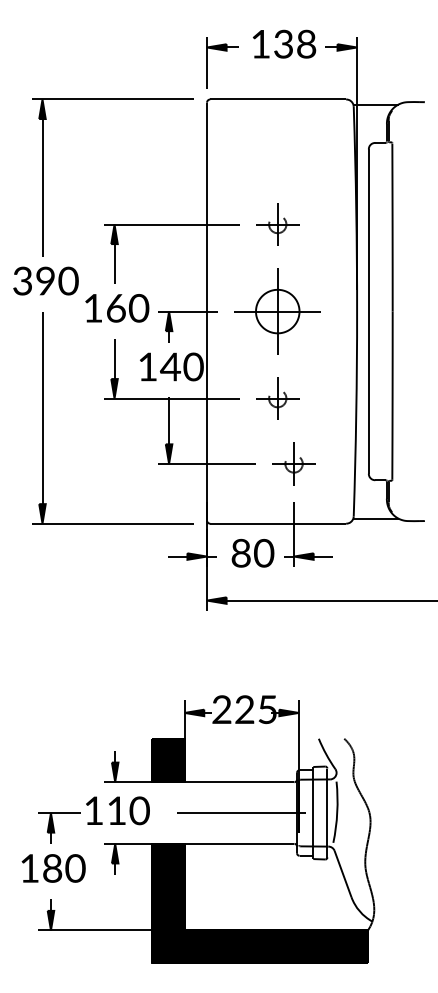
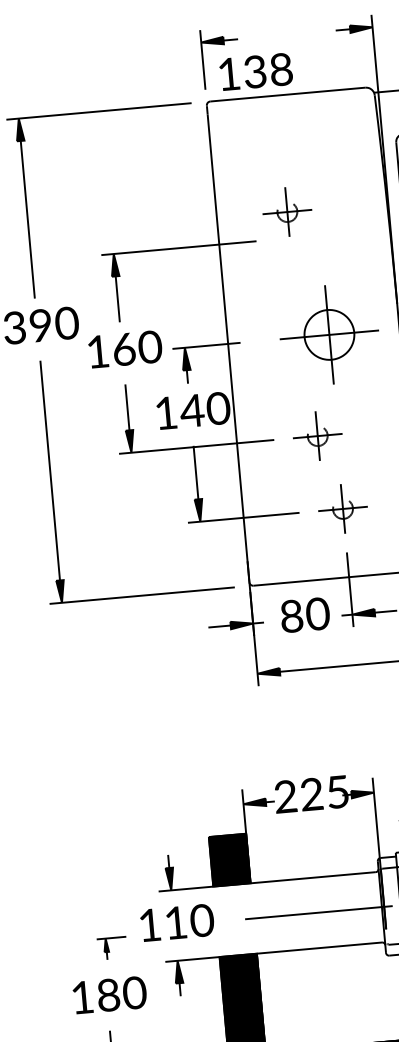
text: (284, 43) -> (256, 71), moved
part: (277, 224) -> (287, 212), moved
part: (277, 311) -> (329, 334), moved
part: (59, 827) -> (112, 947), size x0.6

